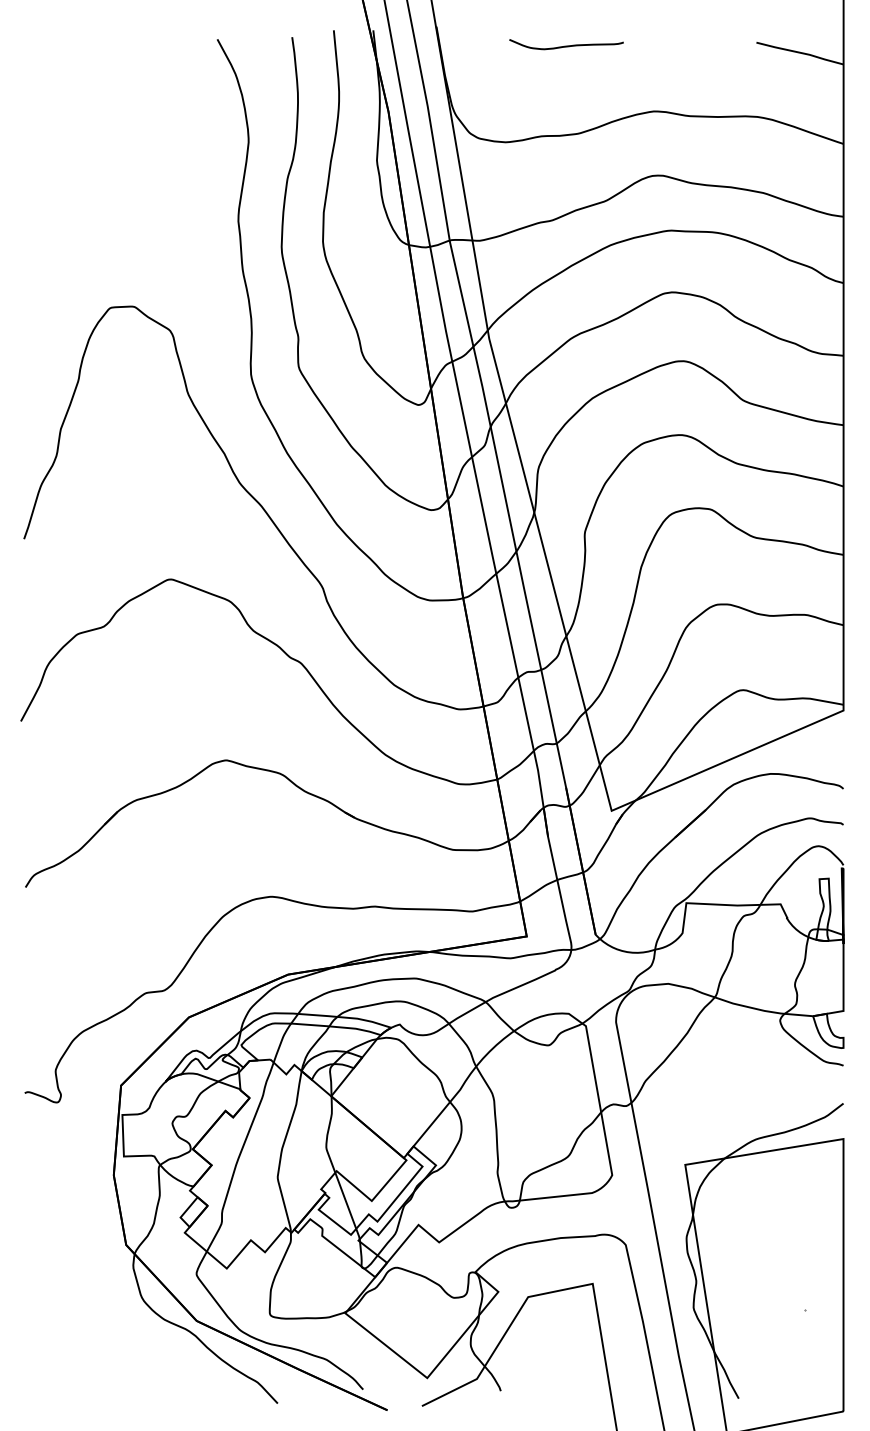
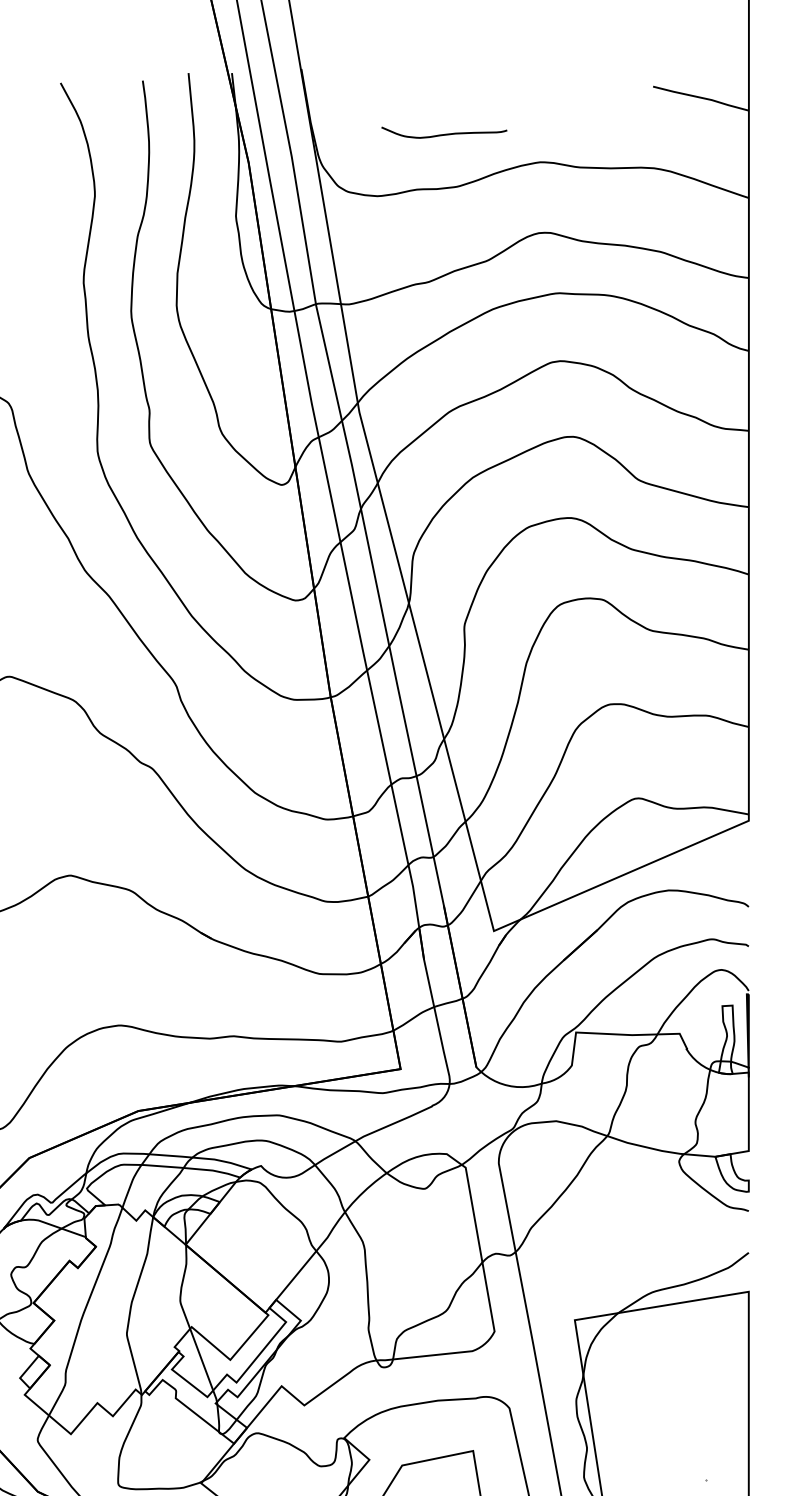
curve: (566, 45) -> (444, 133), moved

